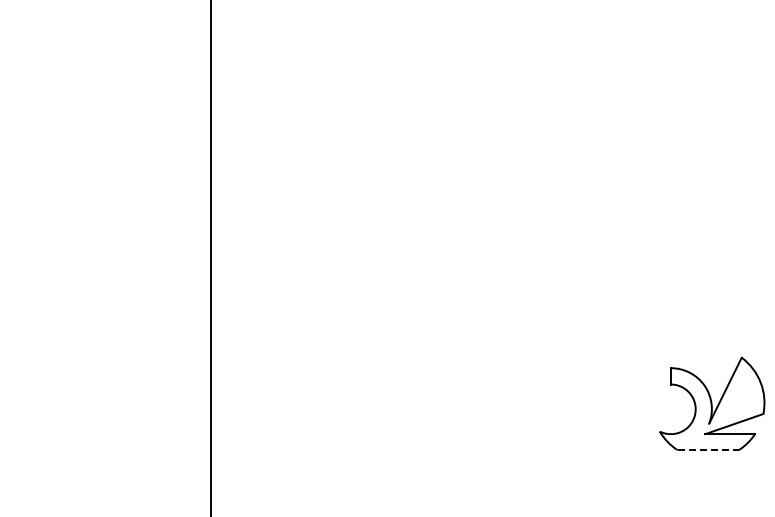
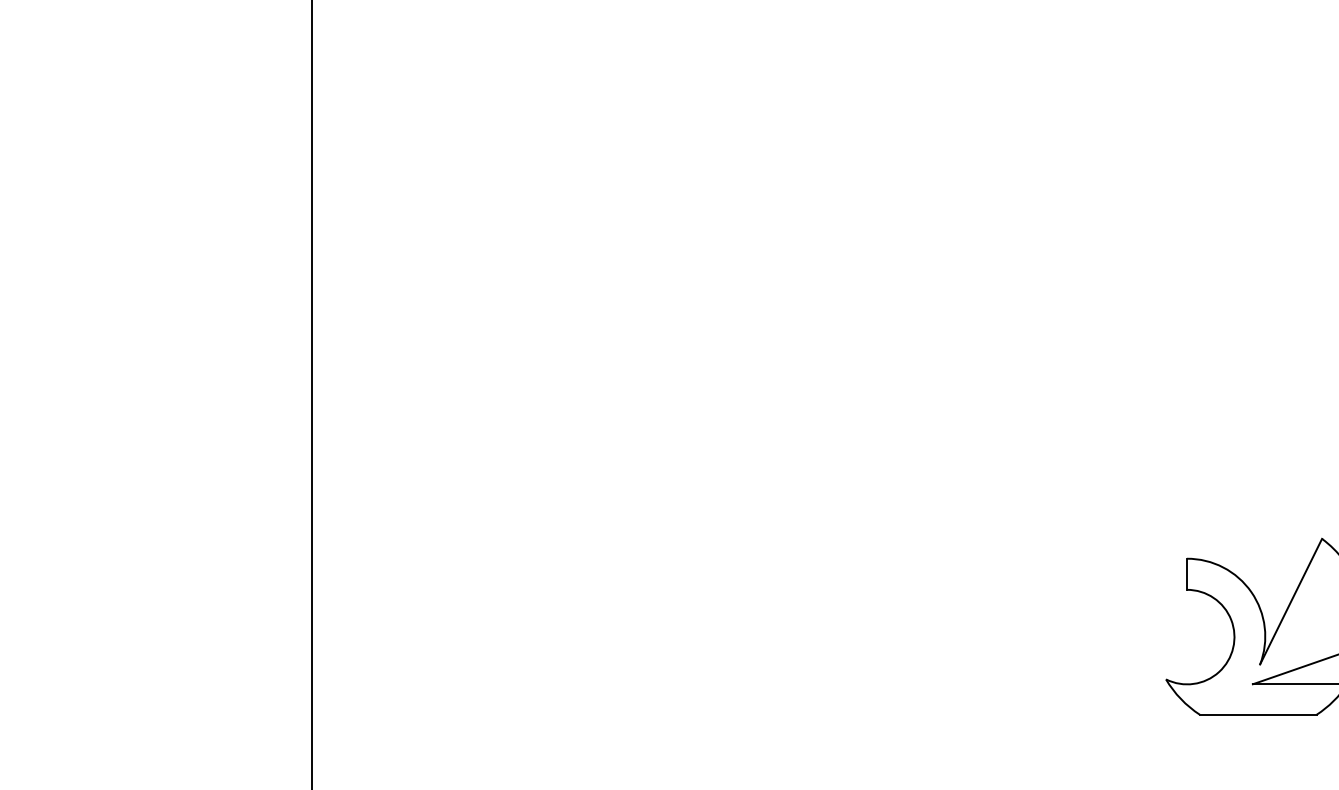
line: (708, 450) -> (1258, 715), dashed -> solid

